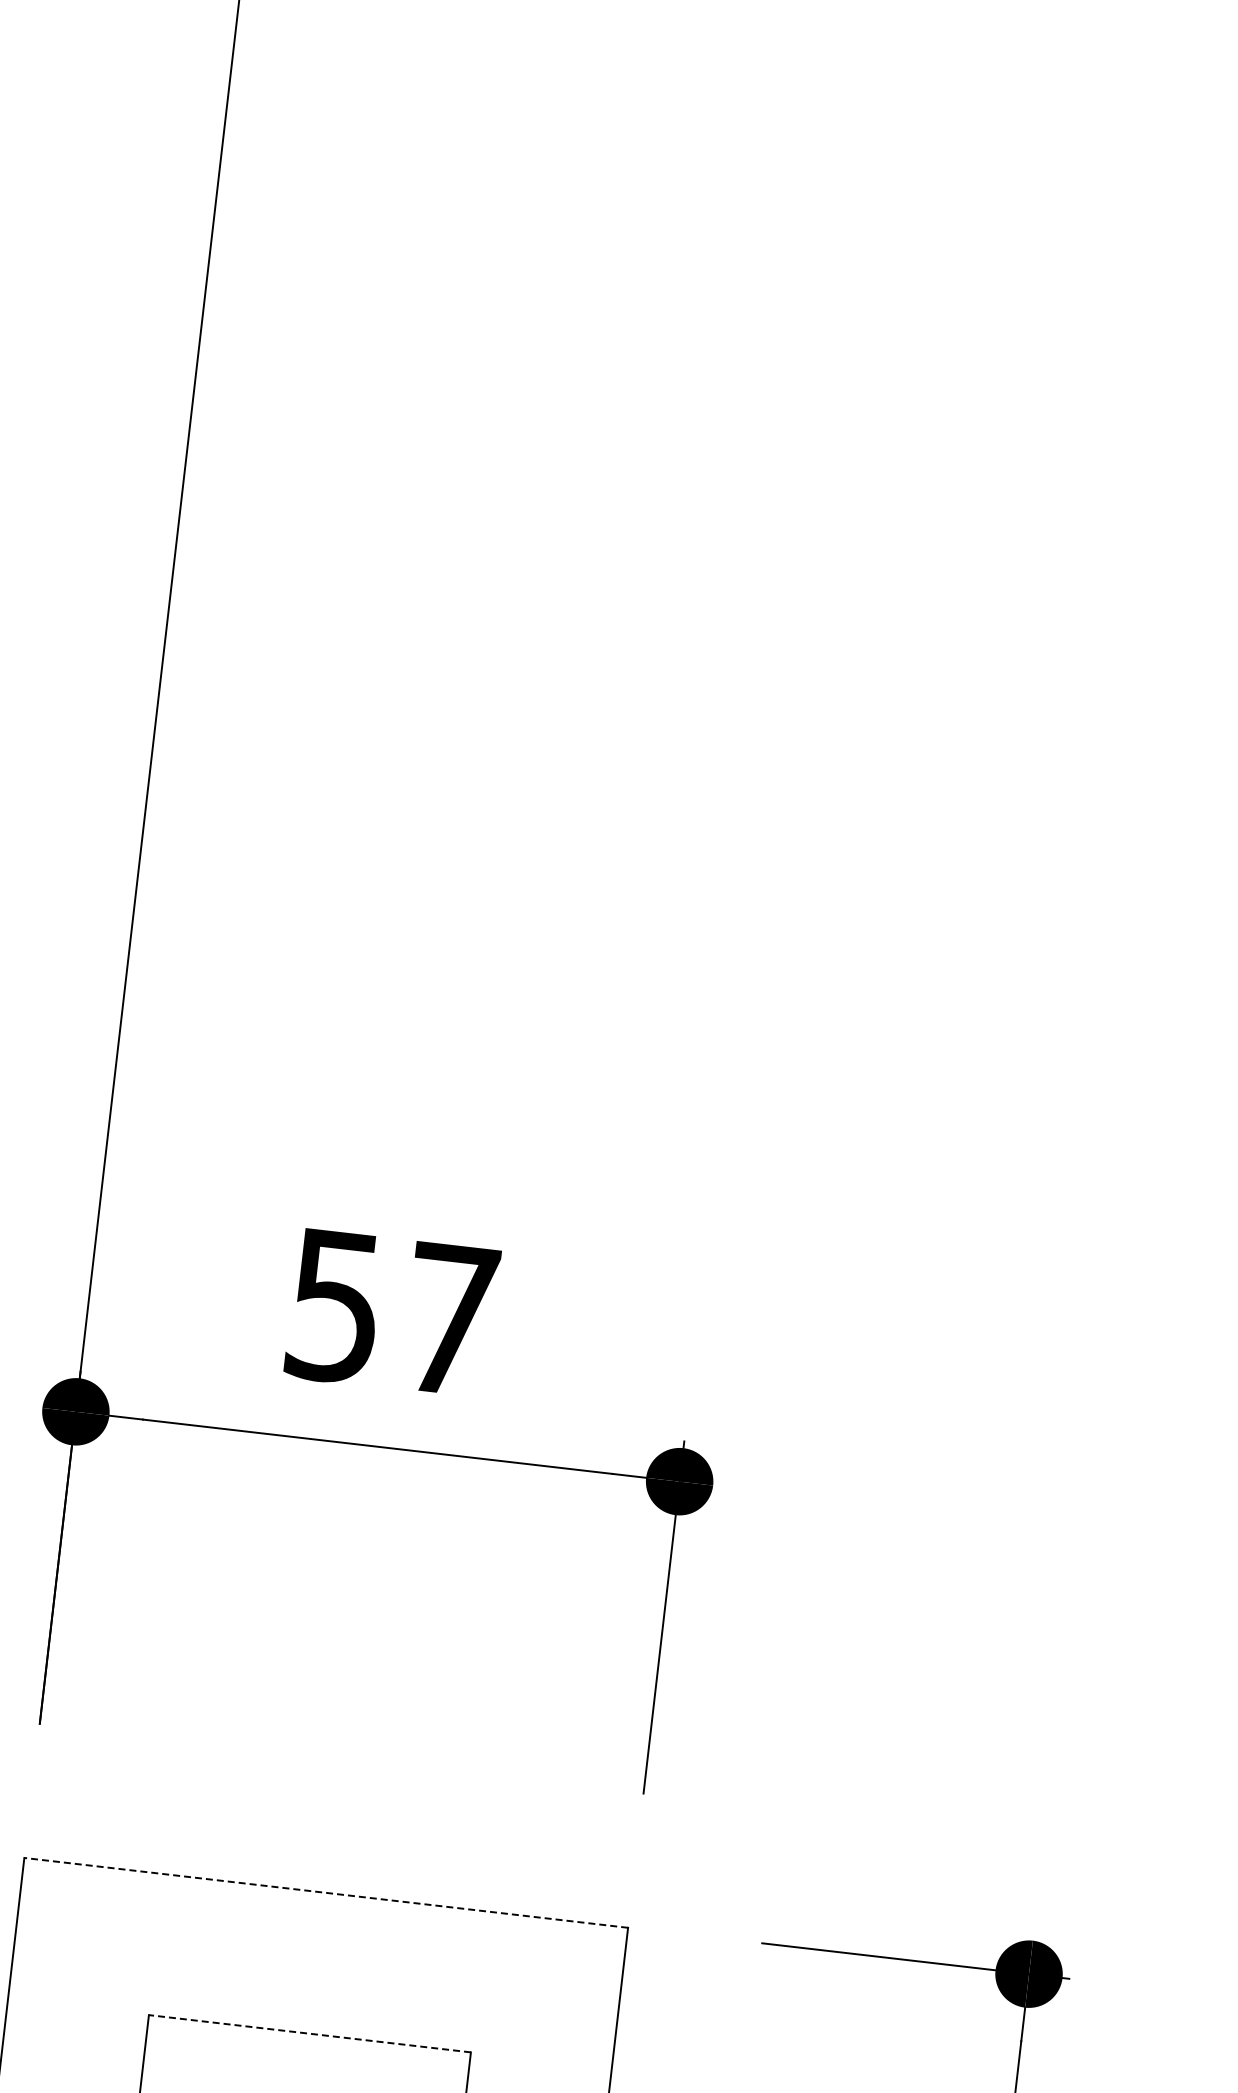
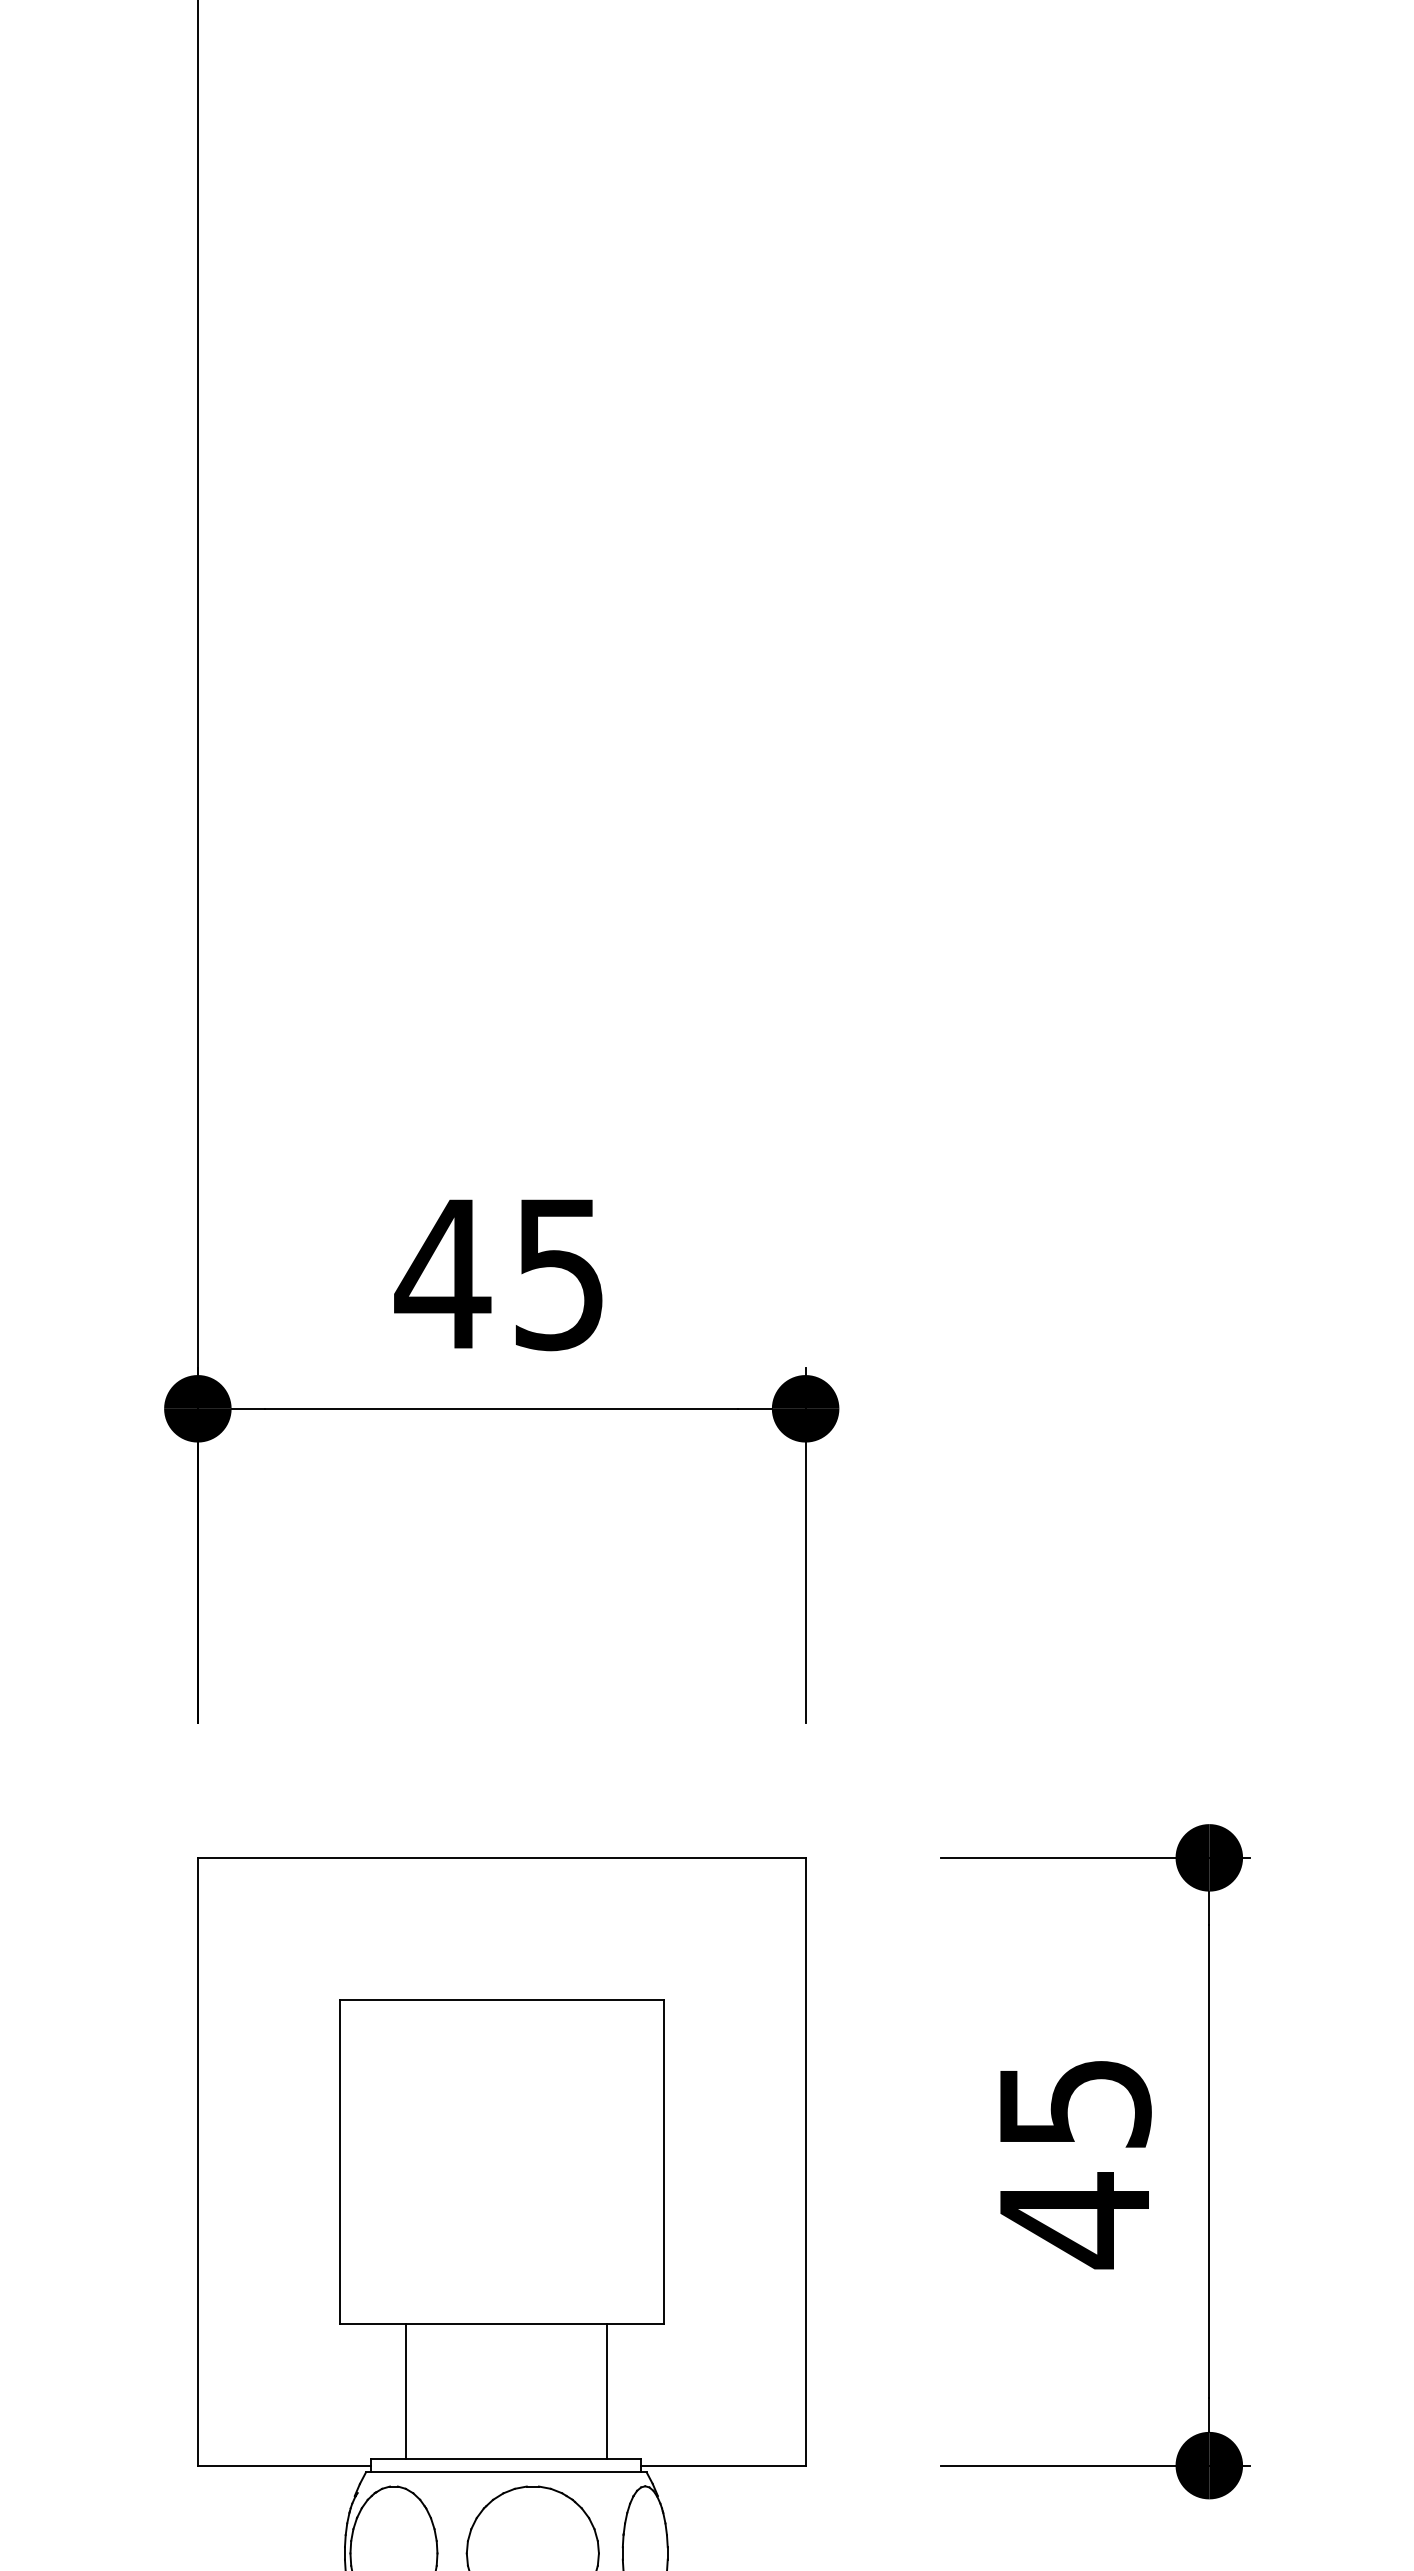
text: (389, 1313) -> (498, 1275), 57 -> 45
line: (325, 1892) -> (501, 1857), dashed -> solid
line: (309, 2033) -> (501, 1999), dashed -> solid

